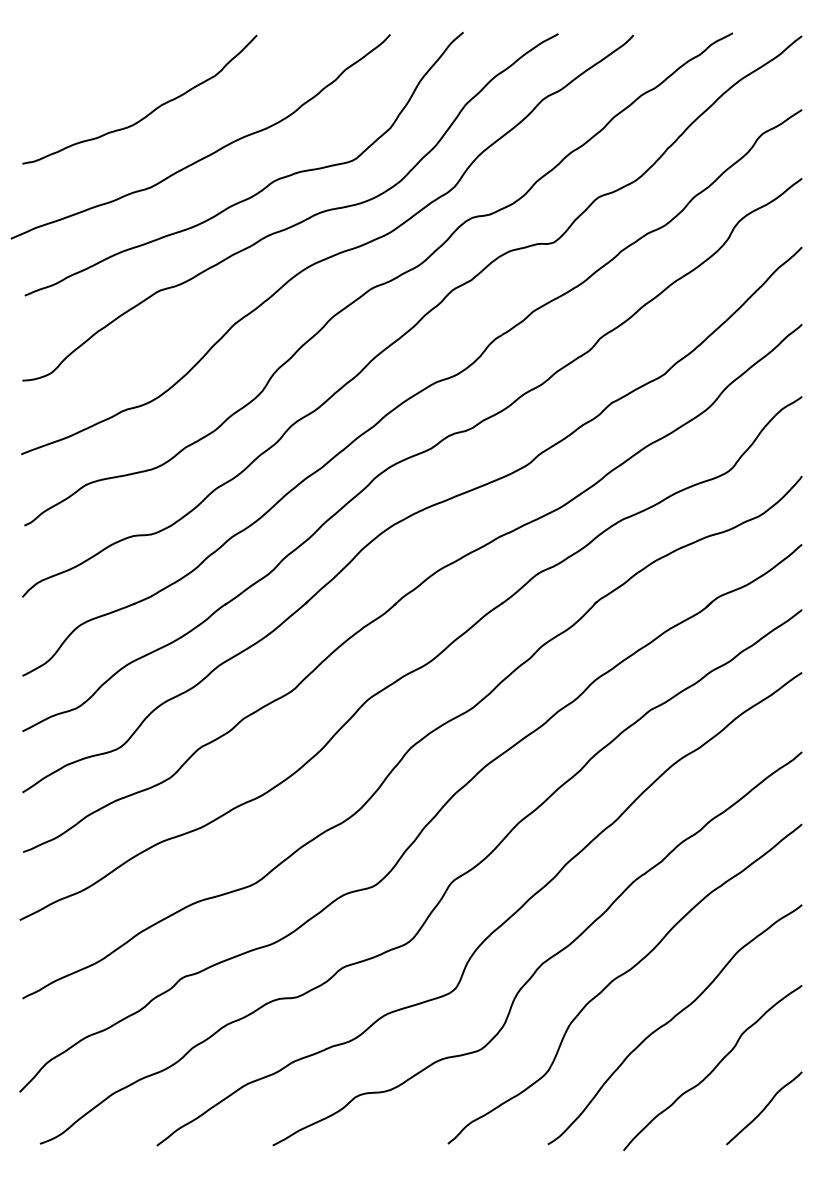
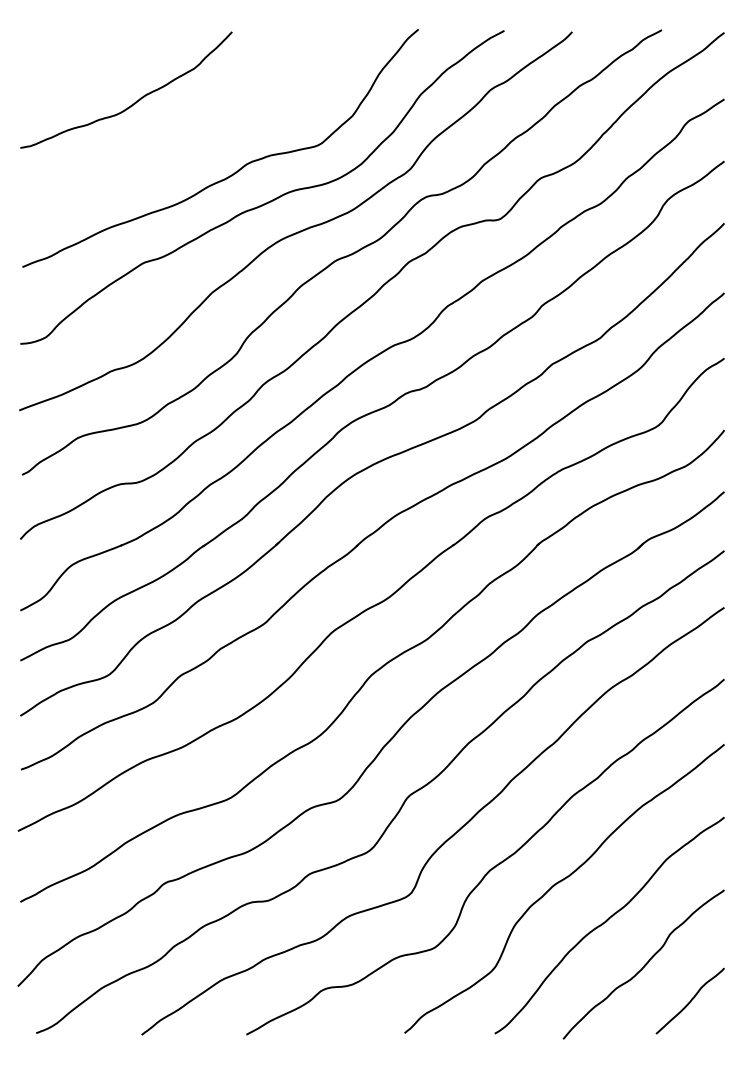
curve: (208, 154) -> (188, 139), removed

